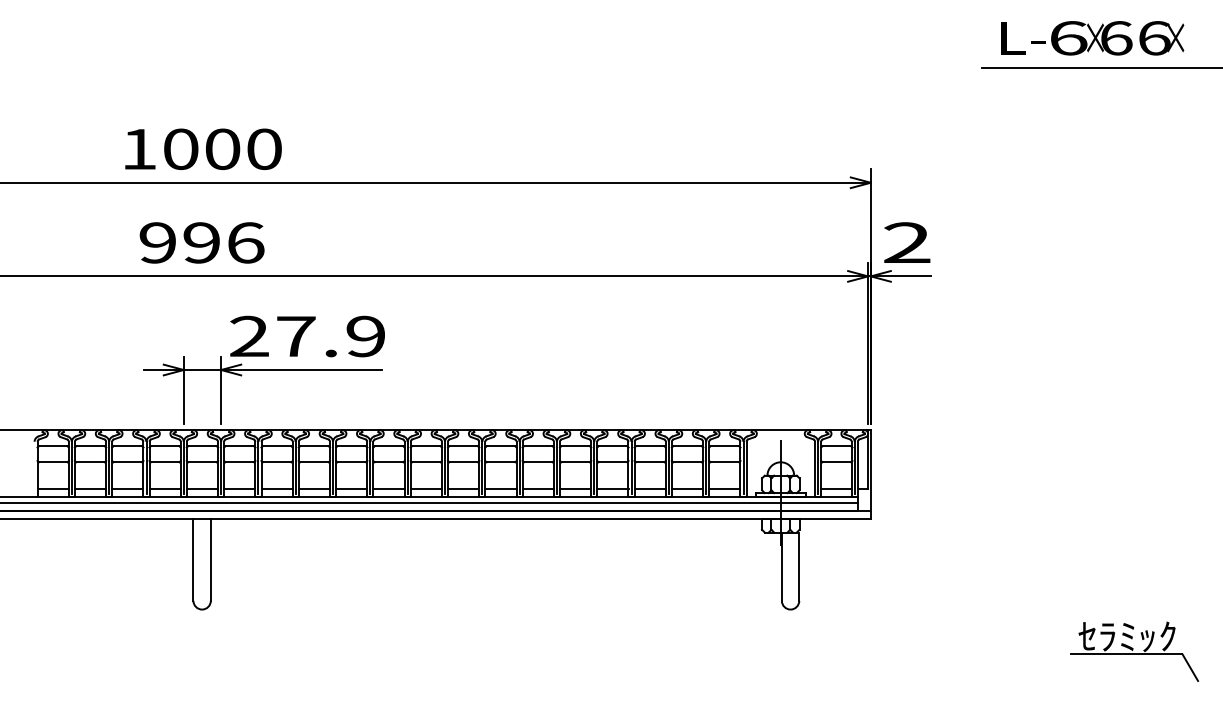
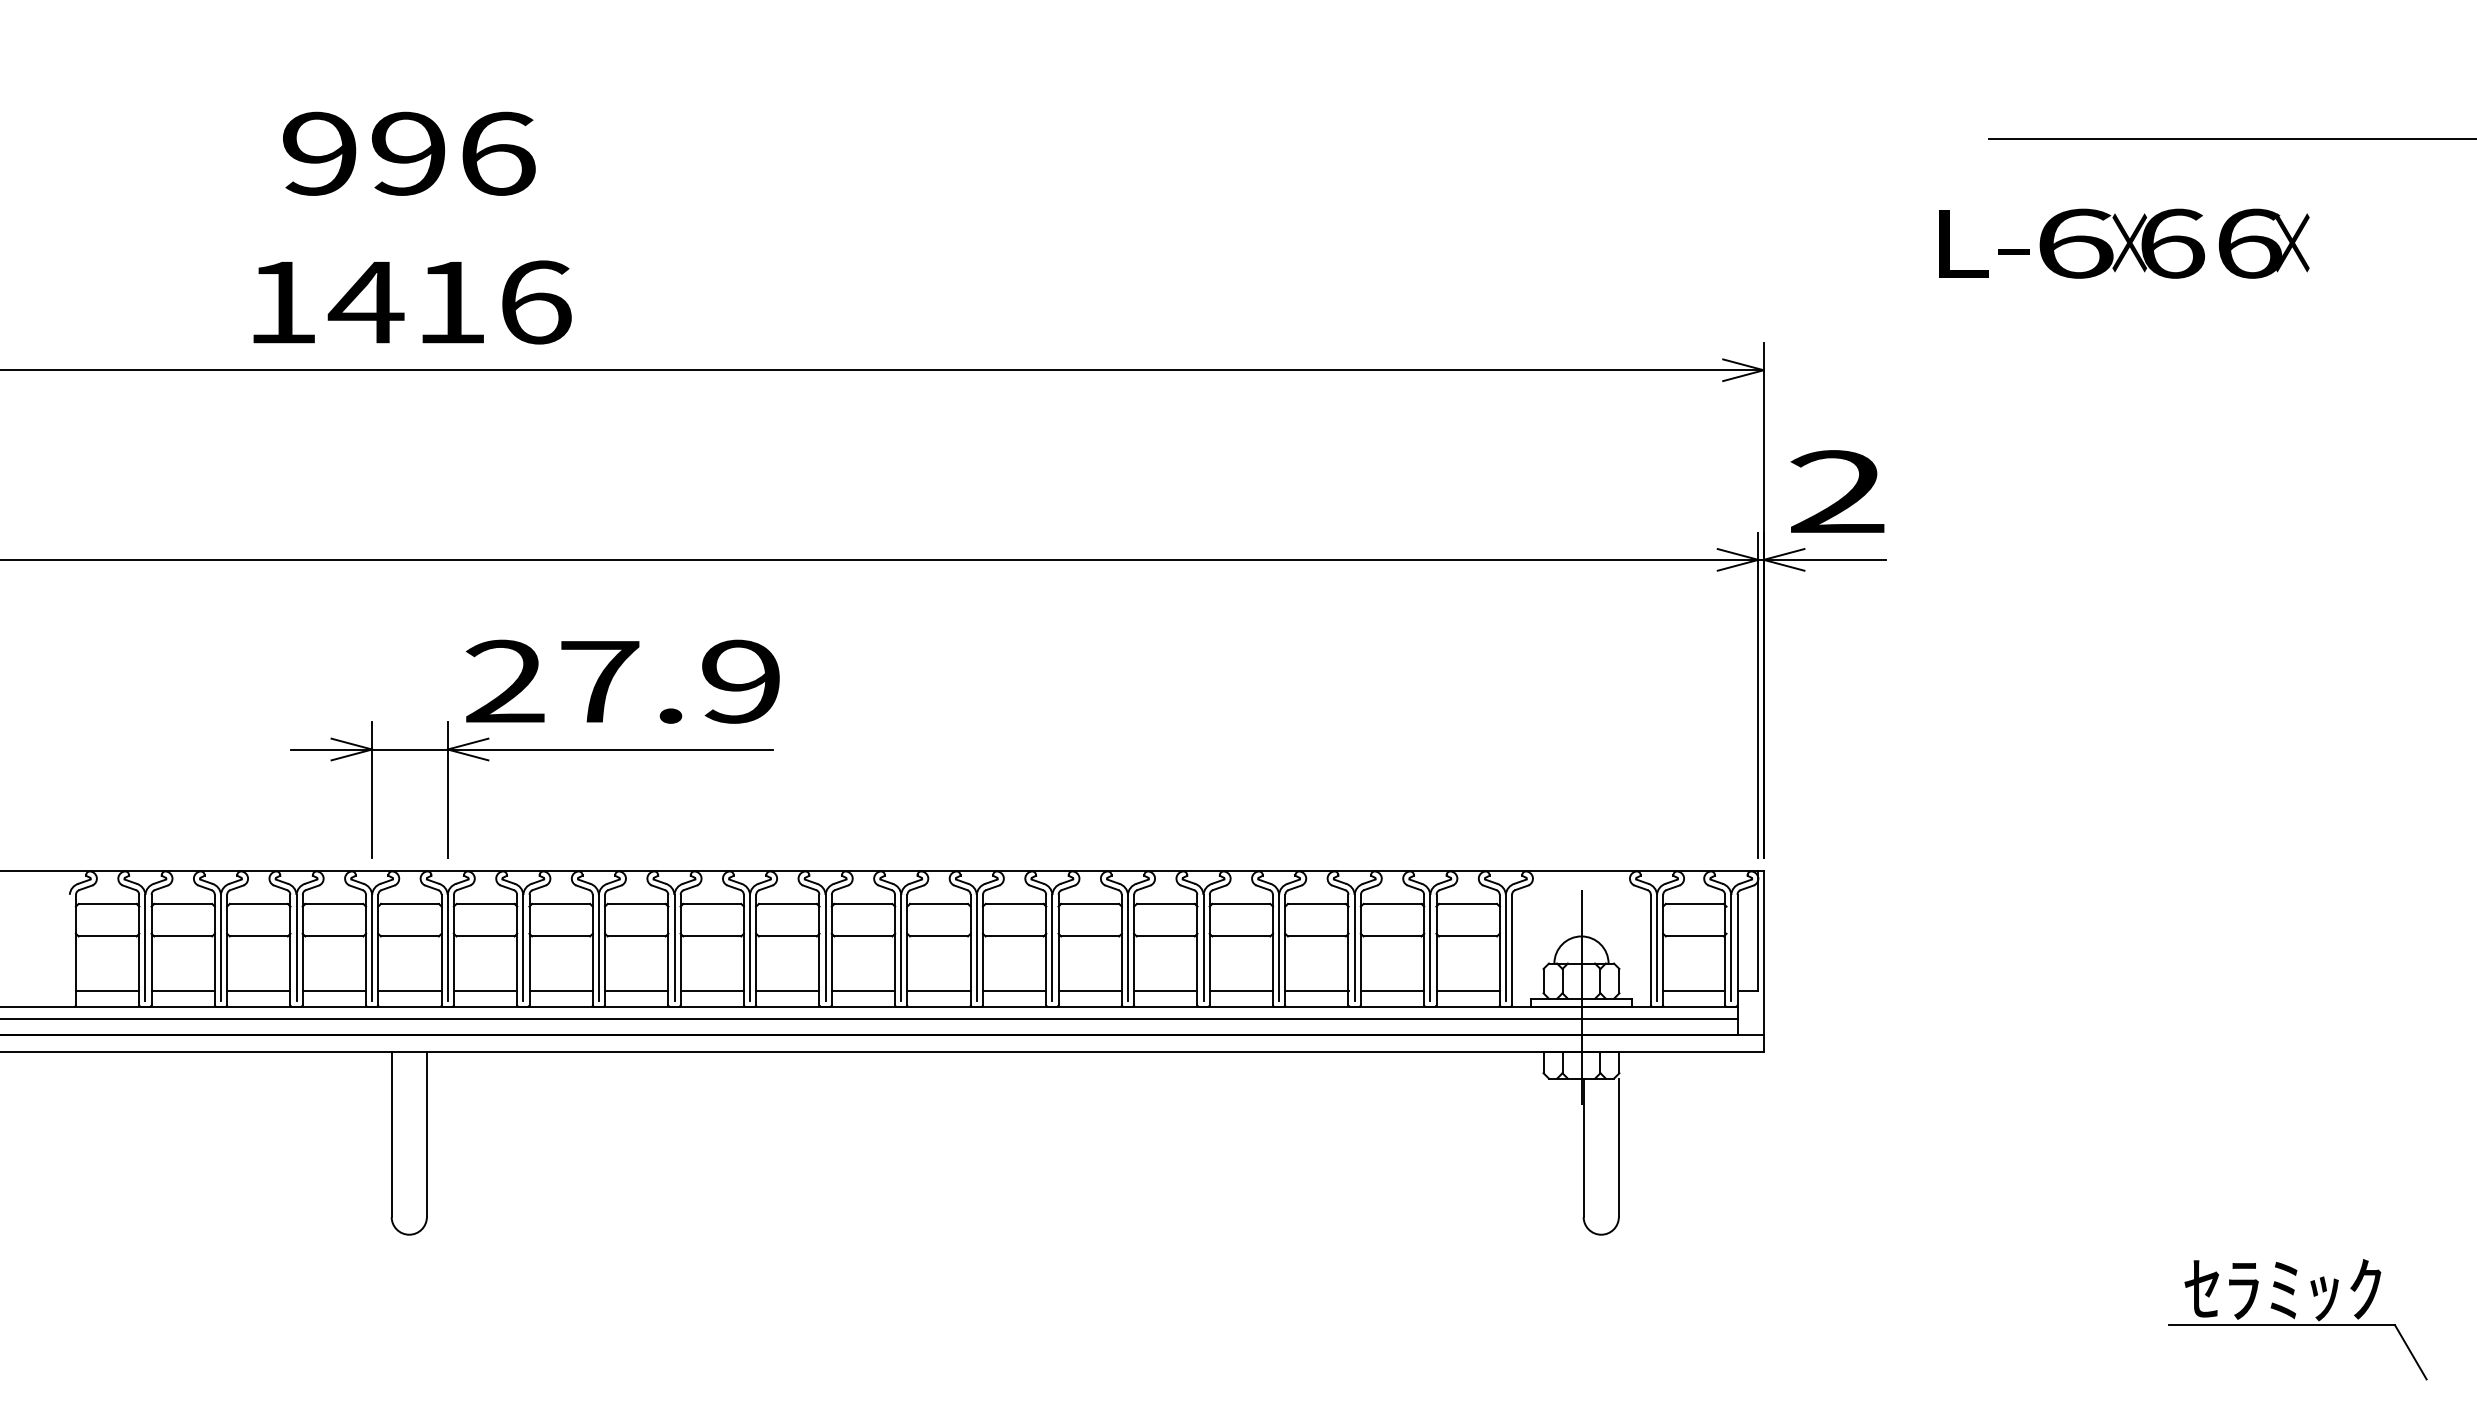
text: (1092, 38) -> (2123, 244), moved
text: (222, 149) -> (450, 302), 1000 -> 1416
text: (201, 242) -> (408, 152), moved

